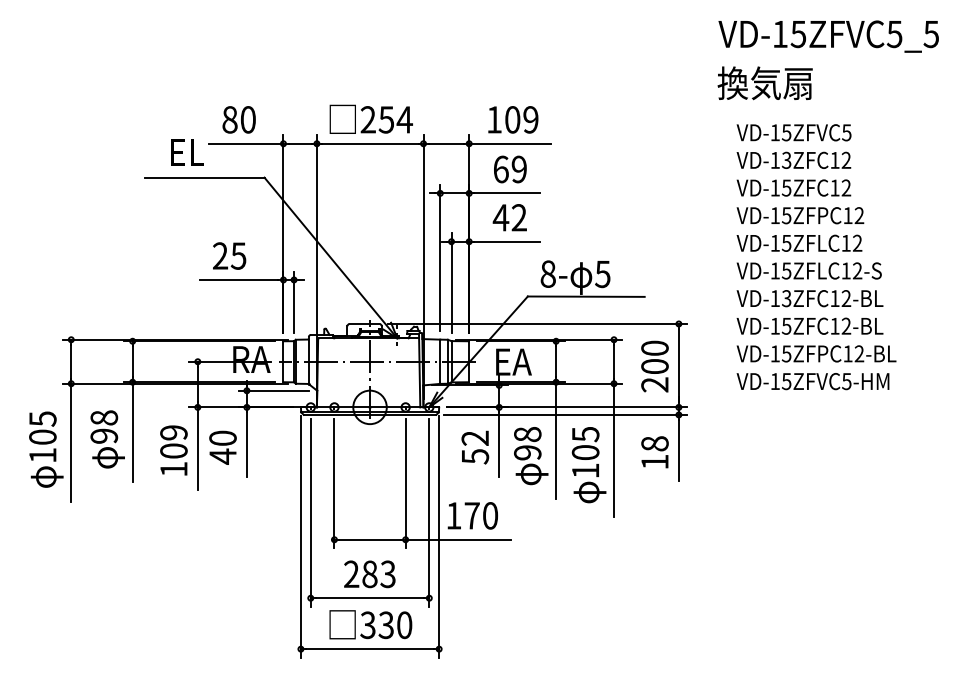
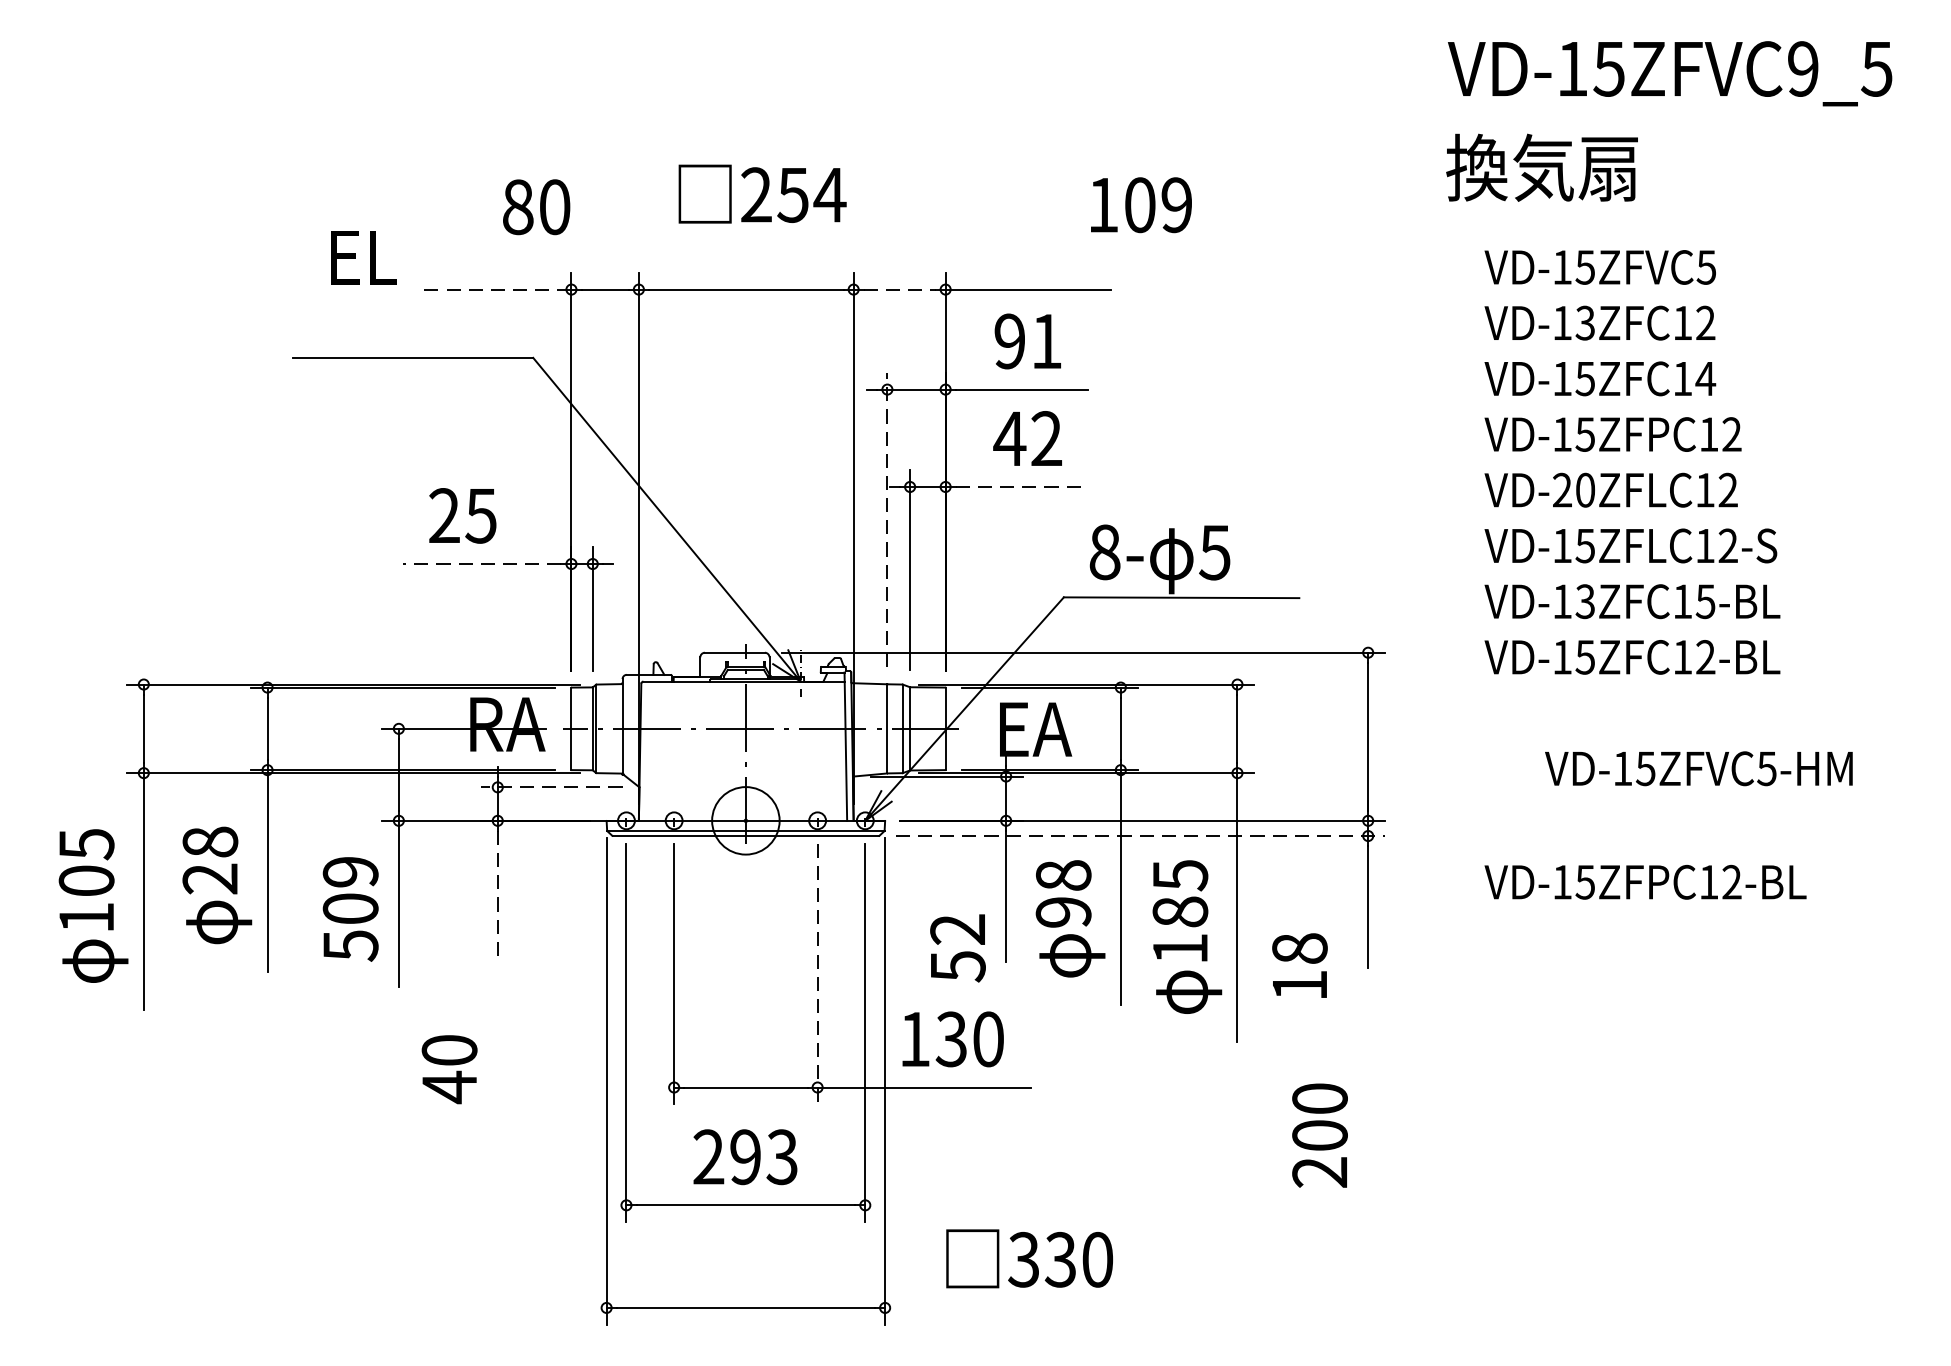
text: (894, 34) -> (1802, 69), VD-15ZFVC5_5 -> VD-15ZFVC9_5
text: (370, 118) -> (760, 192), moved
text: (238, 119) -> (535, 206), moved
text: (513, 119) -> (1141, 204), moved
line: (245, 143) -> (494, 289), solid -> dashed
line: (446, 143) -> (899, 289), solid -> dashed
text: (187, 152) -> (363, 256), moved
text: (509, 169) -> (1026, 341), 69 -> 91
text: (846, 187) -> (1705, 377), VD-15ZFC12 -> VD-15ZFC14
line: (507, 241) -> (1022, 486), solid -> dashed
text: (780, 242) -> (1572, 488), VD-15ZFLC12 -> VD-20ZFLC12
line: (440, 257) -> (887, 518), solid -> dashed
line: (238, 279) -> (480, 563), solid -> dashed
text: (846, 298) -> (1705, 601), VD-13ZFC12-BL -> VD-13ZFC15-BL
text: (816, 353) -> (1645, 881), moved
text: (654, 366) -> (1319, 1135), moved
text: (812, 381) -> (1697, 768), moved
line: (273, 390) -> (551, 786), solid -> dashed
line: (566, 414) -> (1141, 835), solid -> dashed
text: (104, 435) -> (210, 877), 98 -> 28
line: (246, 444) -> (496, 895), solid -> dashed
text: (222, 447) -> (448, 1068), moved
text: (475, 447) -> (958, 947), moved
text: (585, 452) -> (1180, 911), 105 -> 185
text: (654, 452) -> (1298, 966), moved
text: (173, 469) -> (349, 945), 109 -> 509
line: (405, 483) -> (817, 974), solid -> dashed
text: (471, 515) -> (950, 1038), 170 -> 130
text: (369, 574) -> (744, 1157), 283 -> 293
text: (370, 624) -> (1028, 1258), moved

